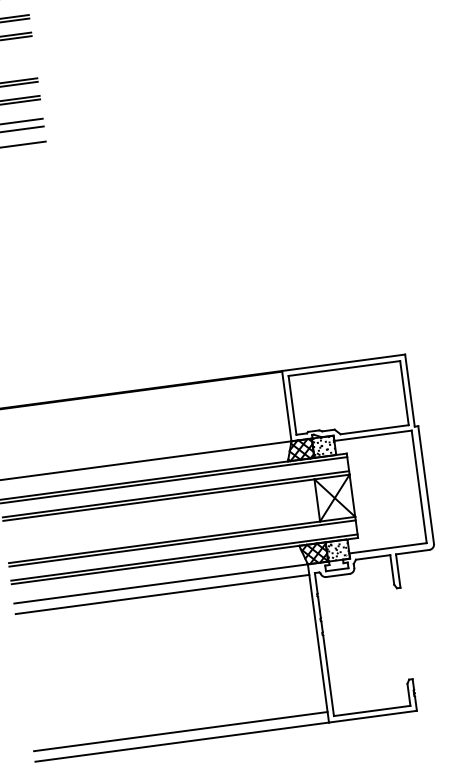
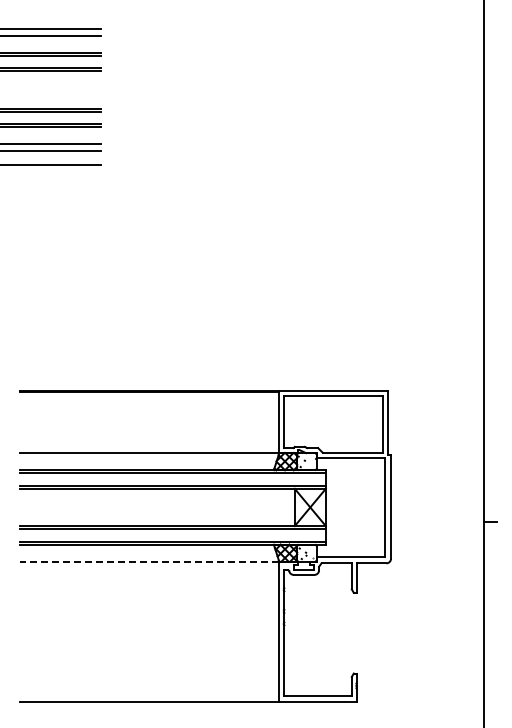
line: (160, 583) -> (149, 561), solid -> dashed
line: (162, 594) -> (149, 571), removed
line: (180, 731) -> (149, 692), removed

